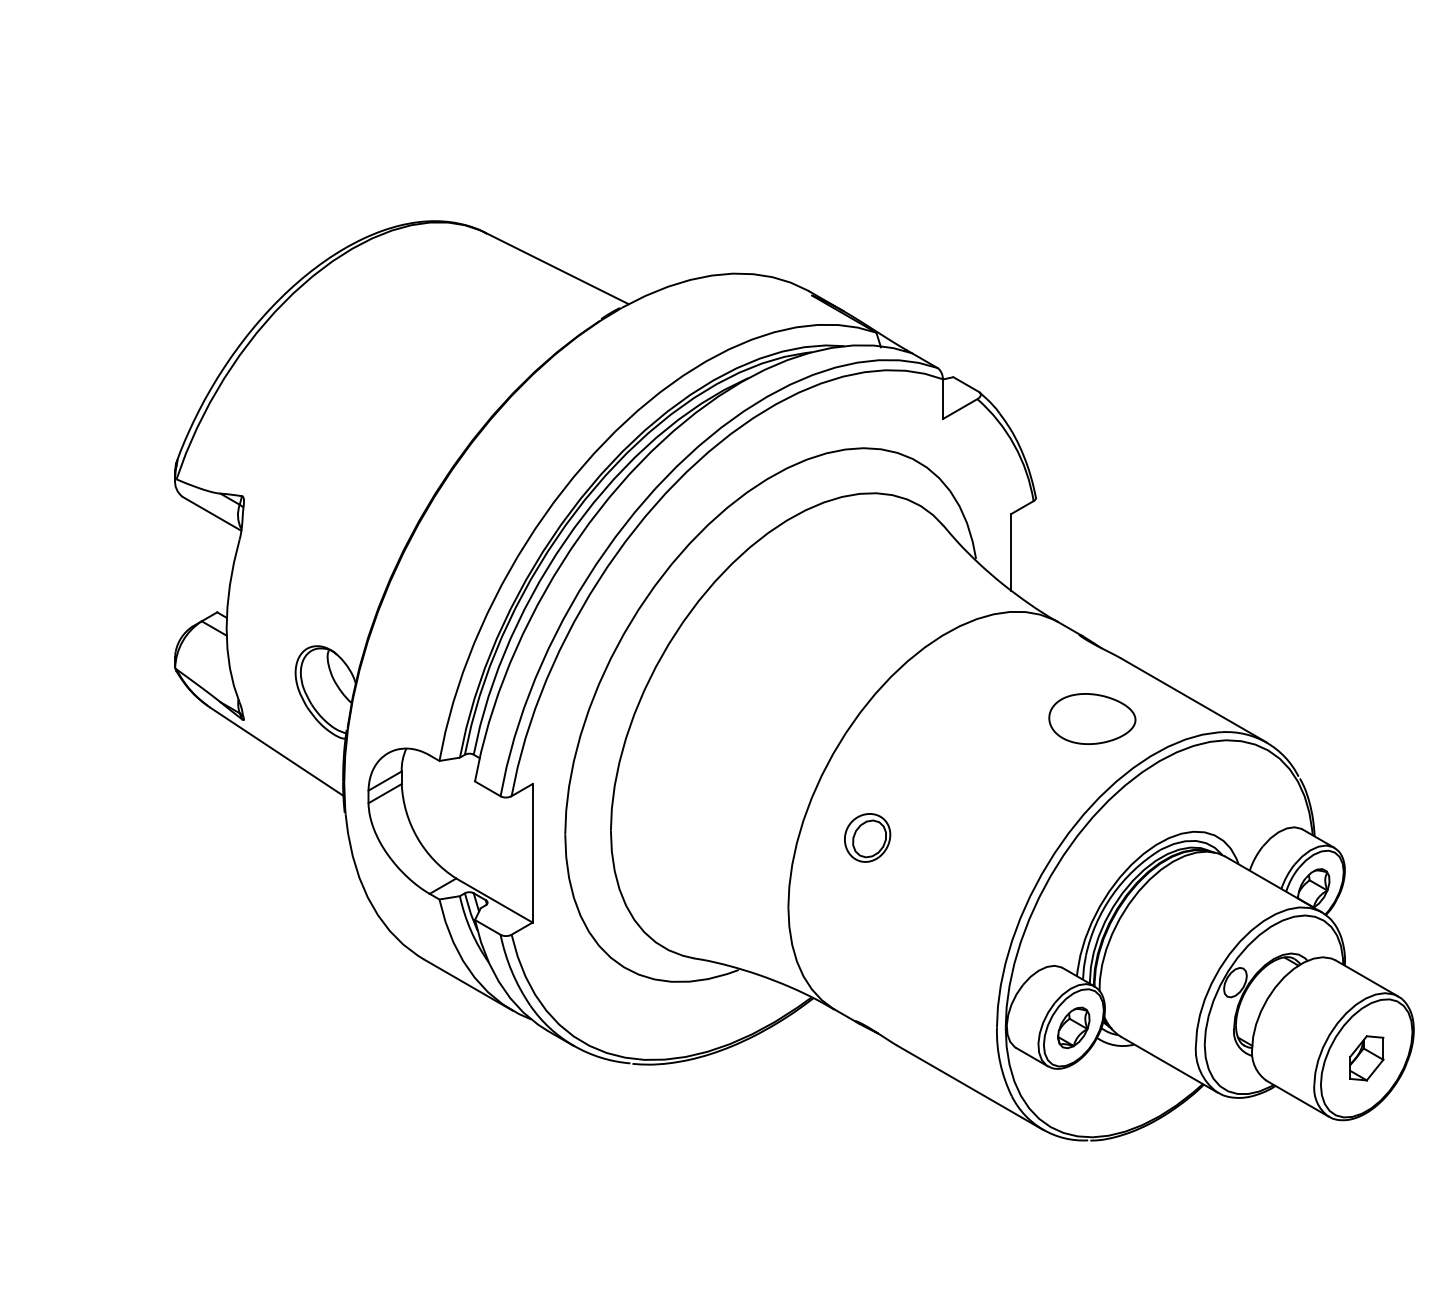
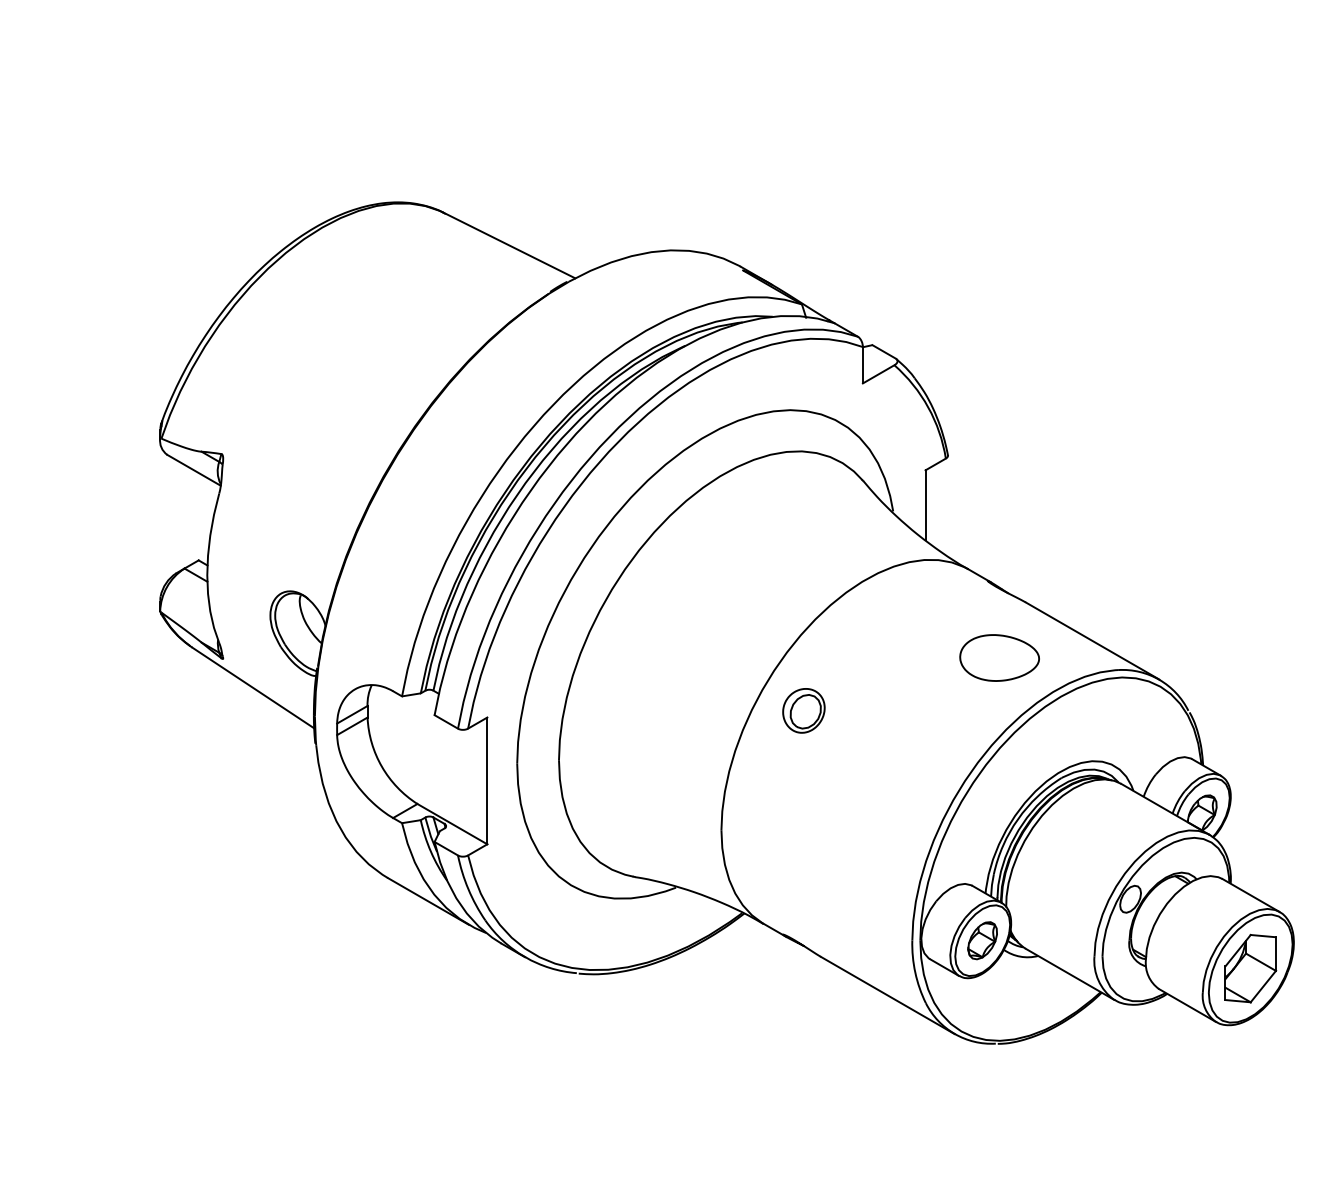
part: (867, 837) -> (803, 710), moved
part: (1366, 1058) -> (1250, 968), size x1.67

